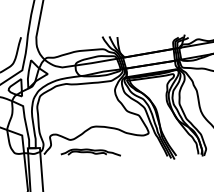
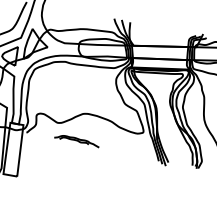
part: (90, 152) -> (76, 140), size x0.7

